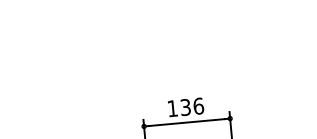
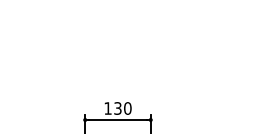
text: (198, 106) -> (127, 108), 136 -> 130

